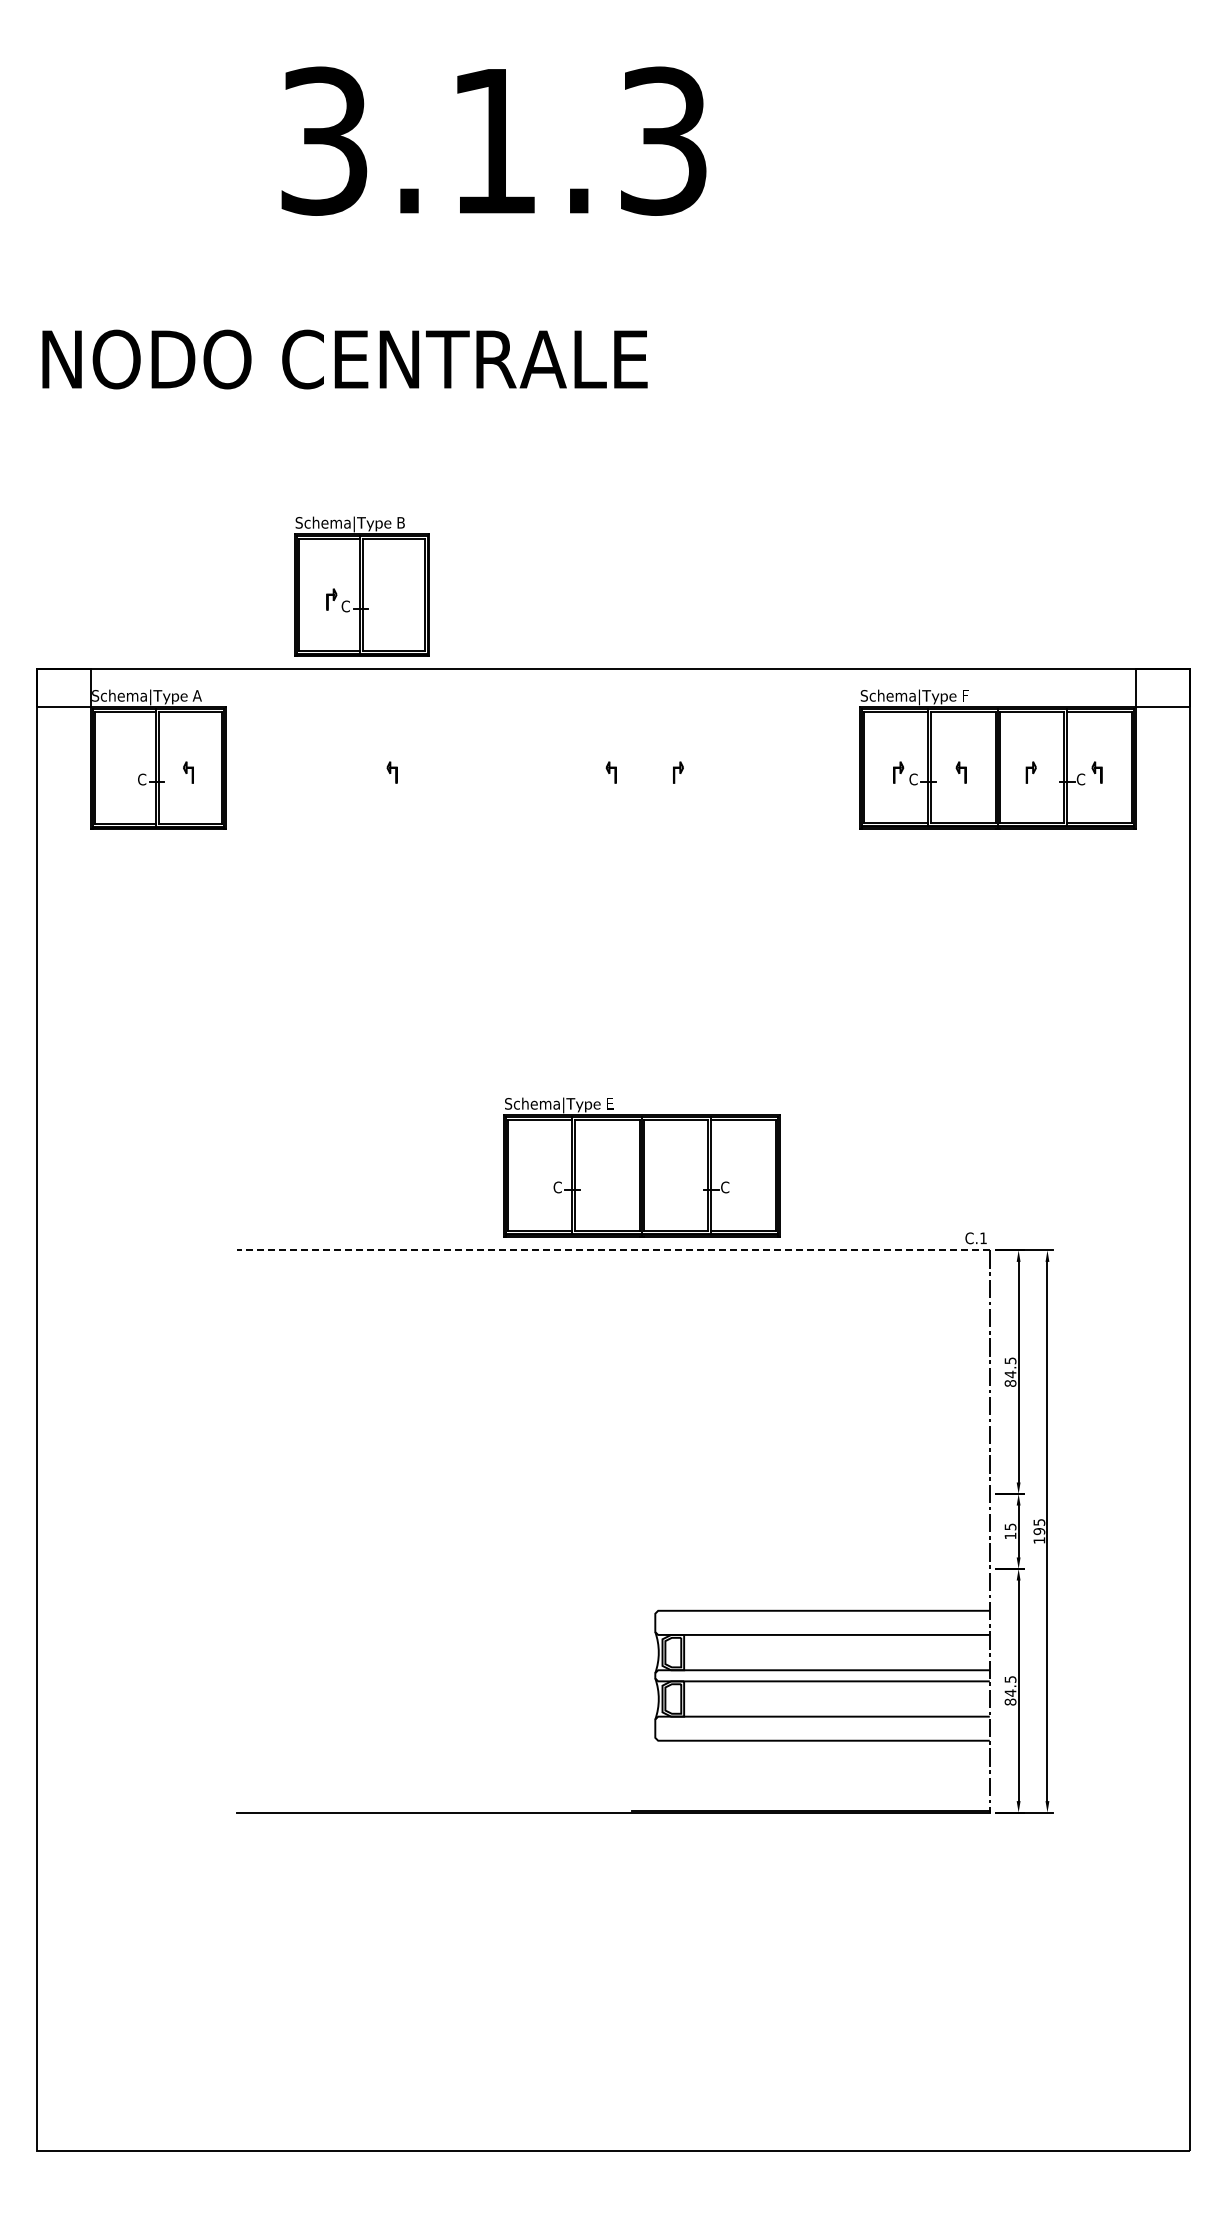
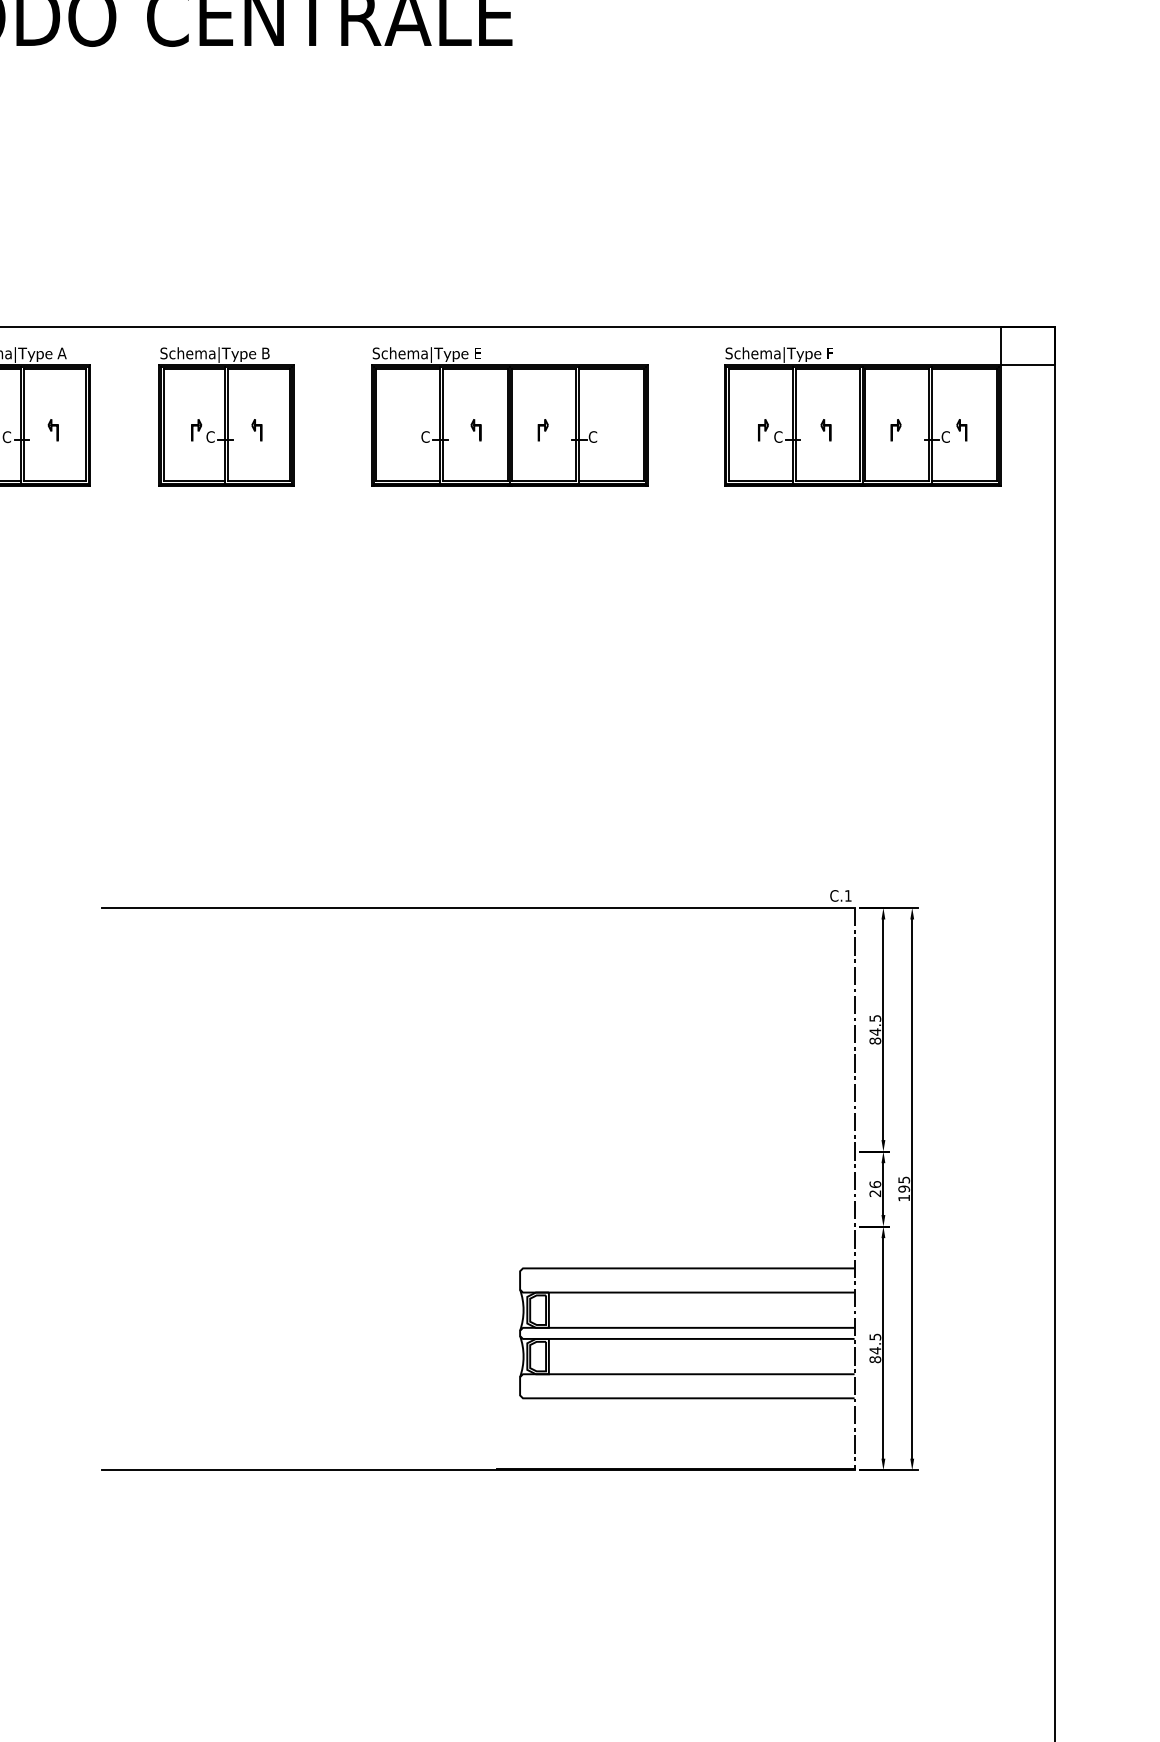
part: (361, 586) -> (226, 417), moved
part: (641, 1167) -> (509, 417), moved
line: (612, 1250) -> (477, 908), dashed -> solid
text: (1010, 1531) -> (875, 1189), 15 -> 26

